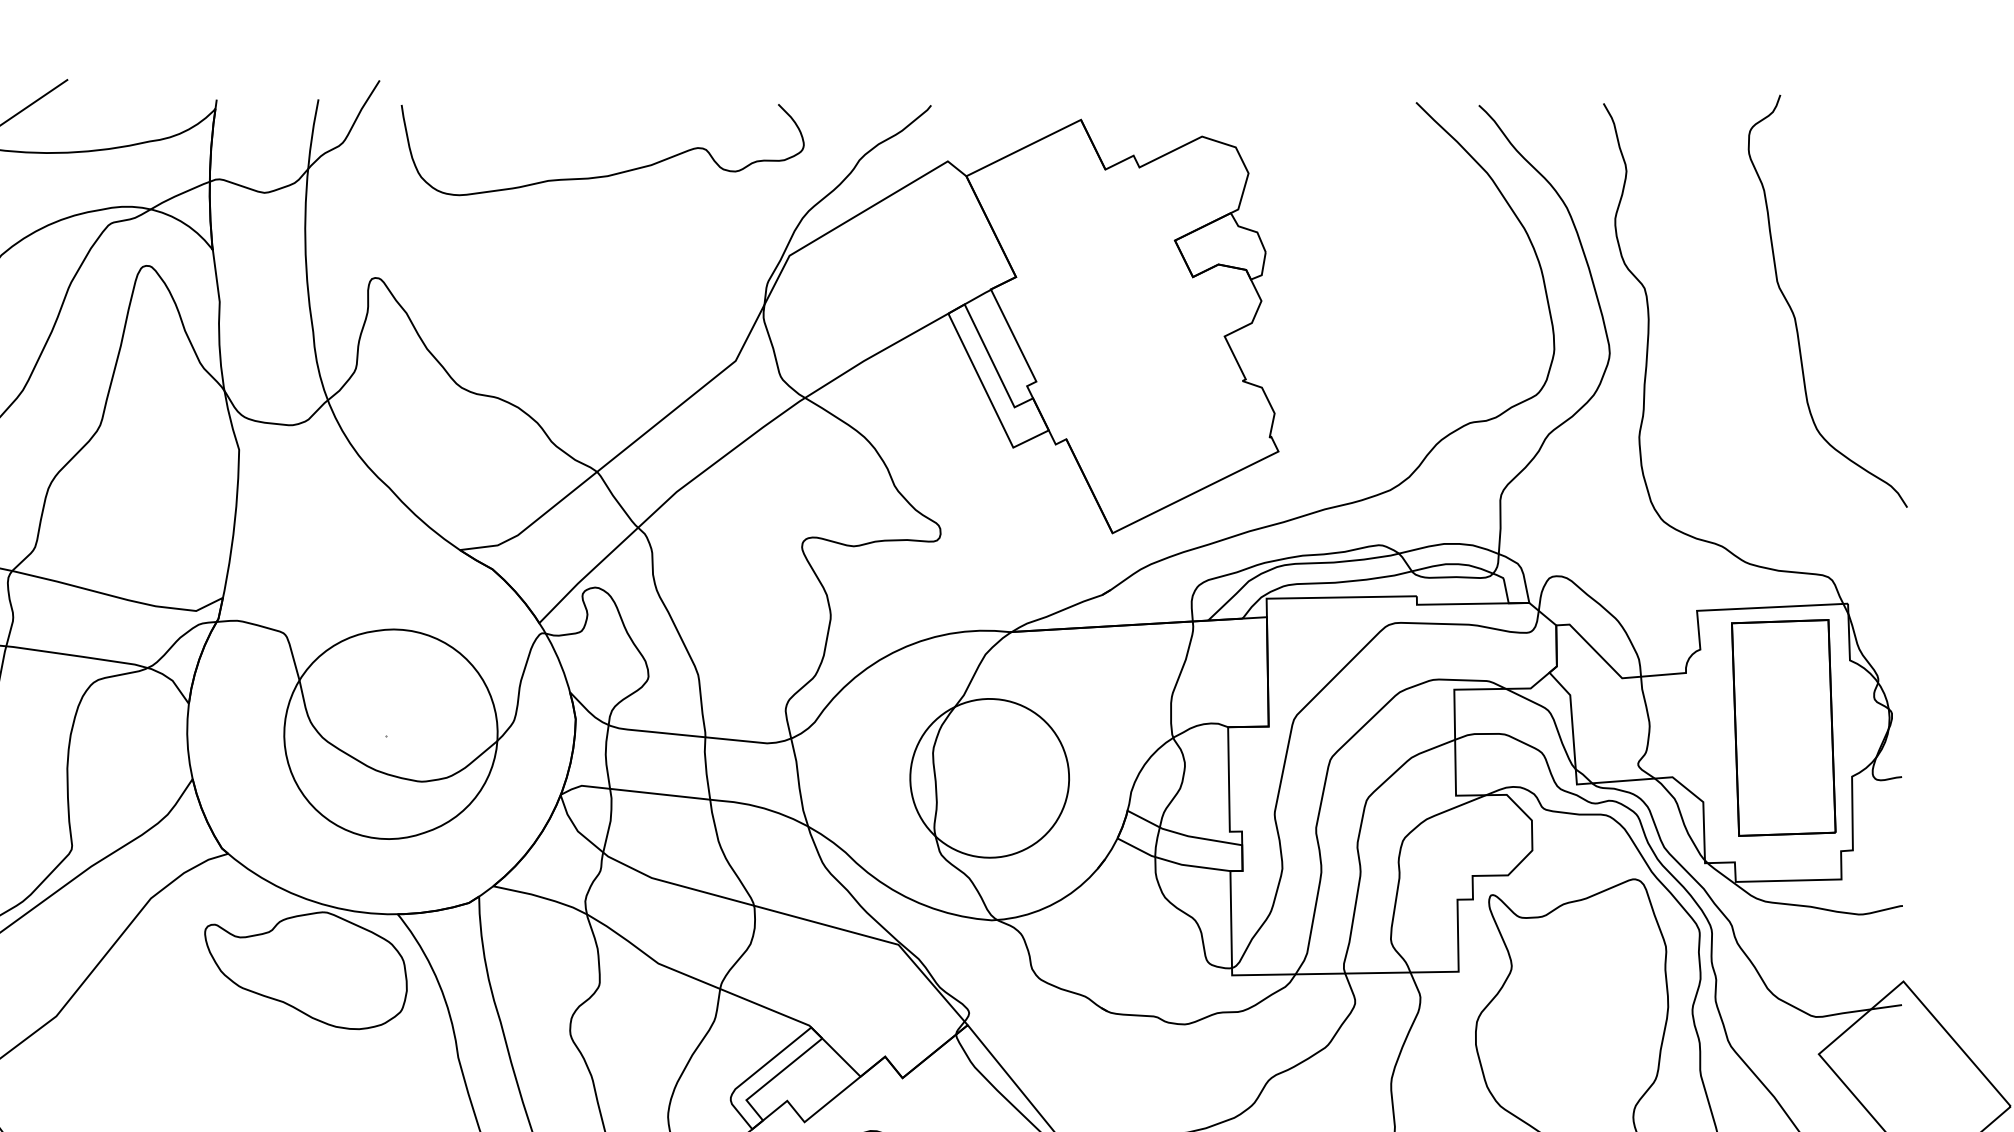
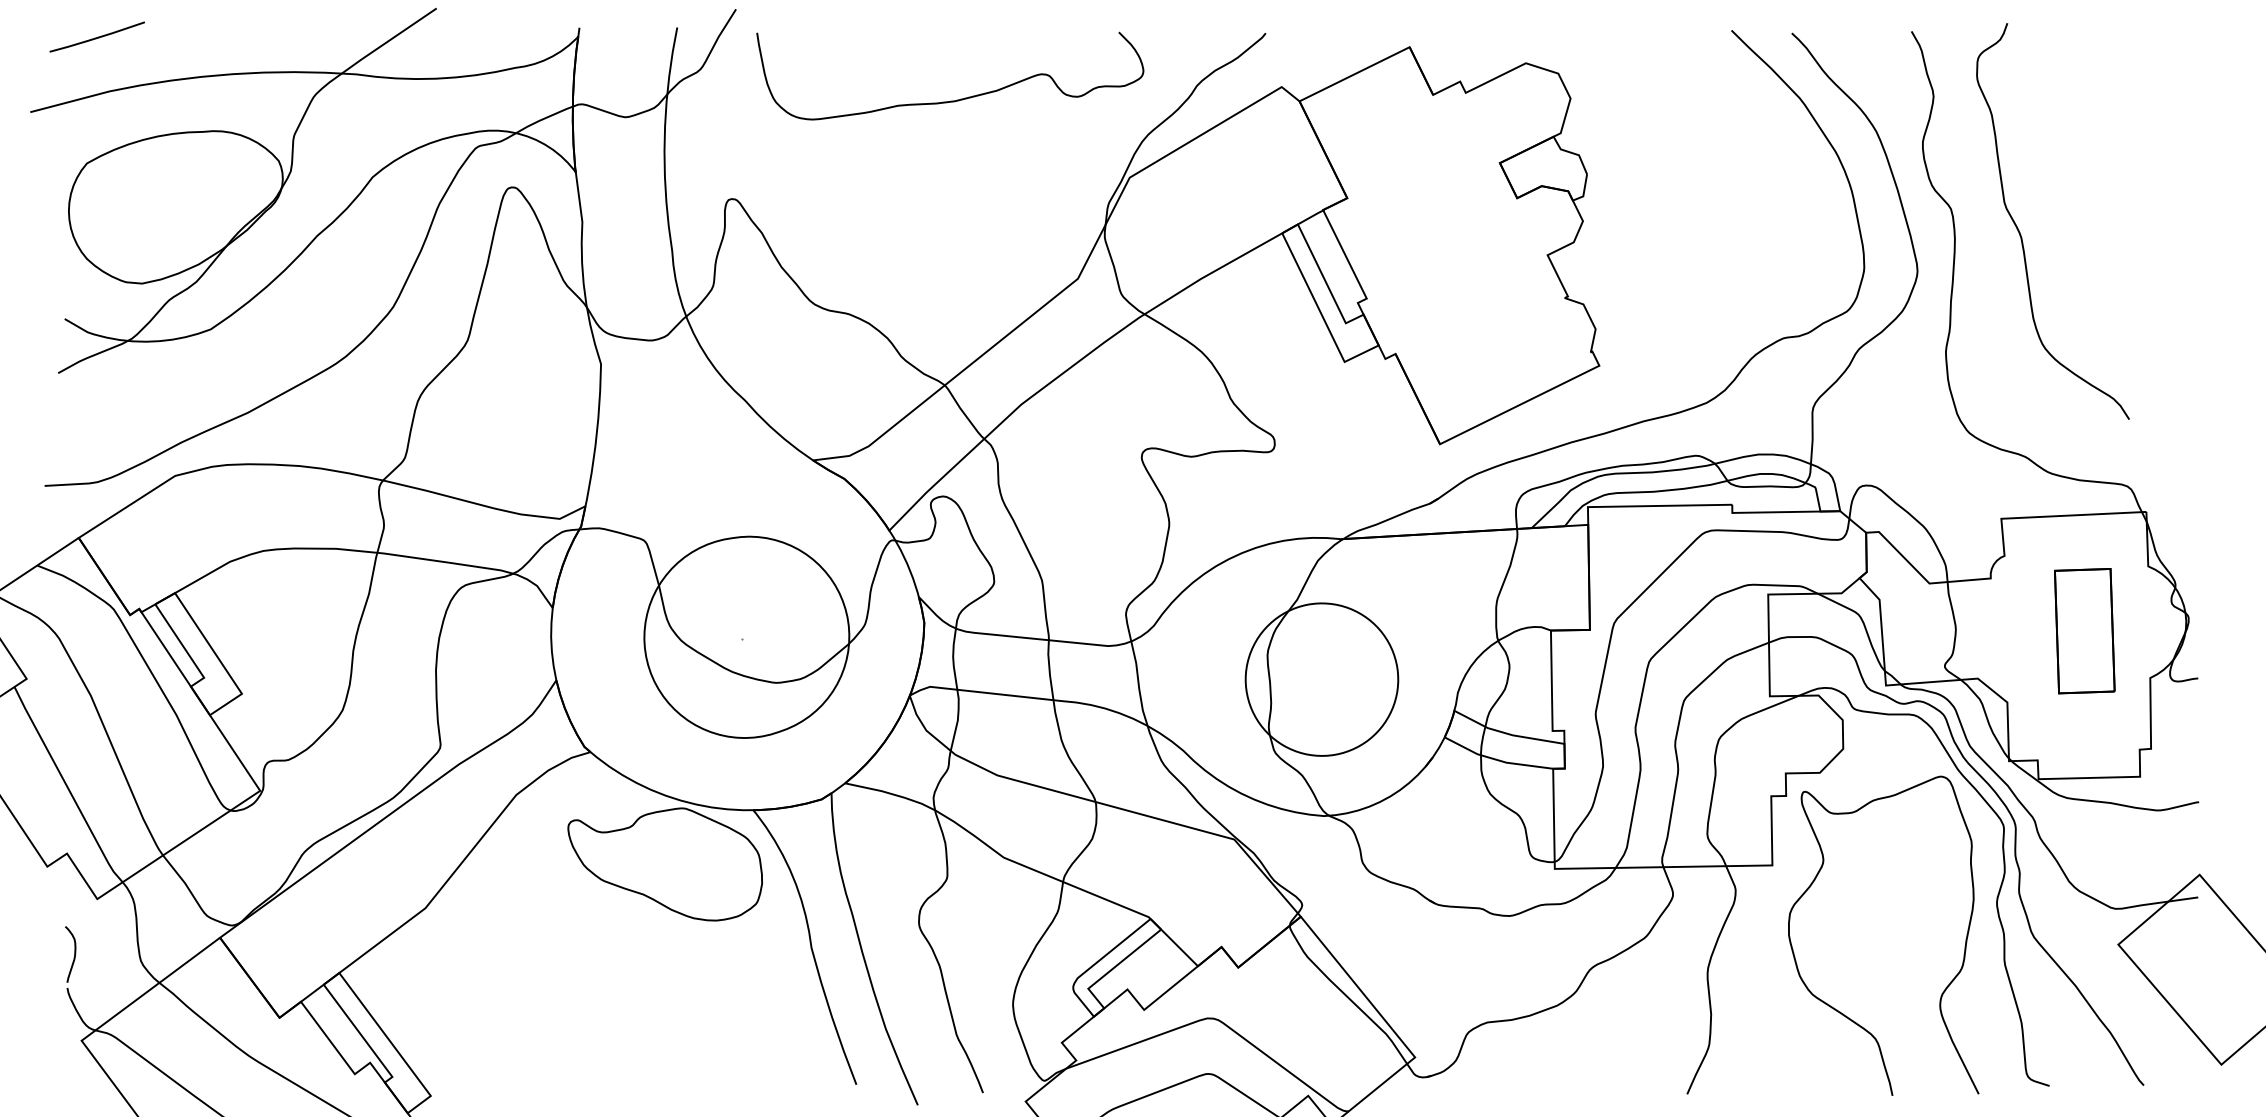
curve: (1795, 314) -> (2021, 234), moved
part: (1783, 727) -> (2084, 630), size x0.6

